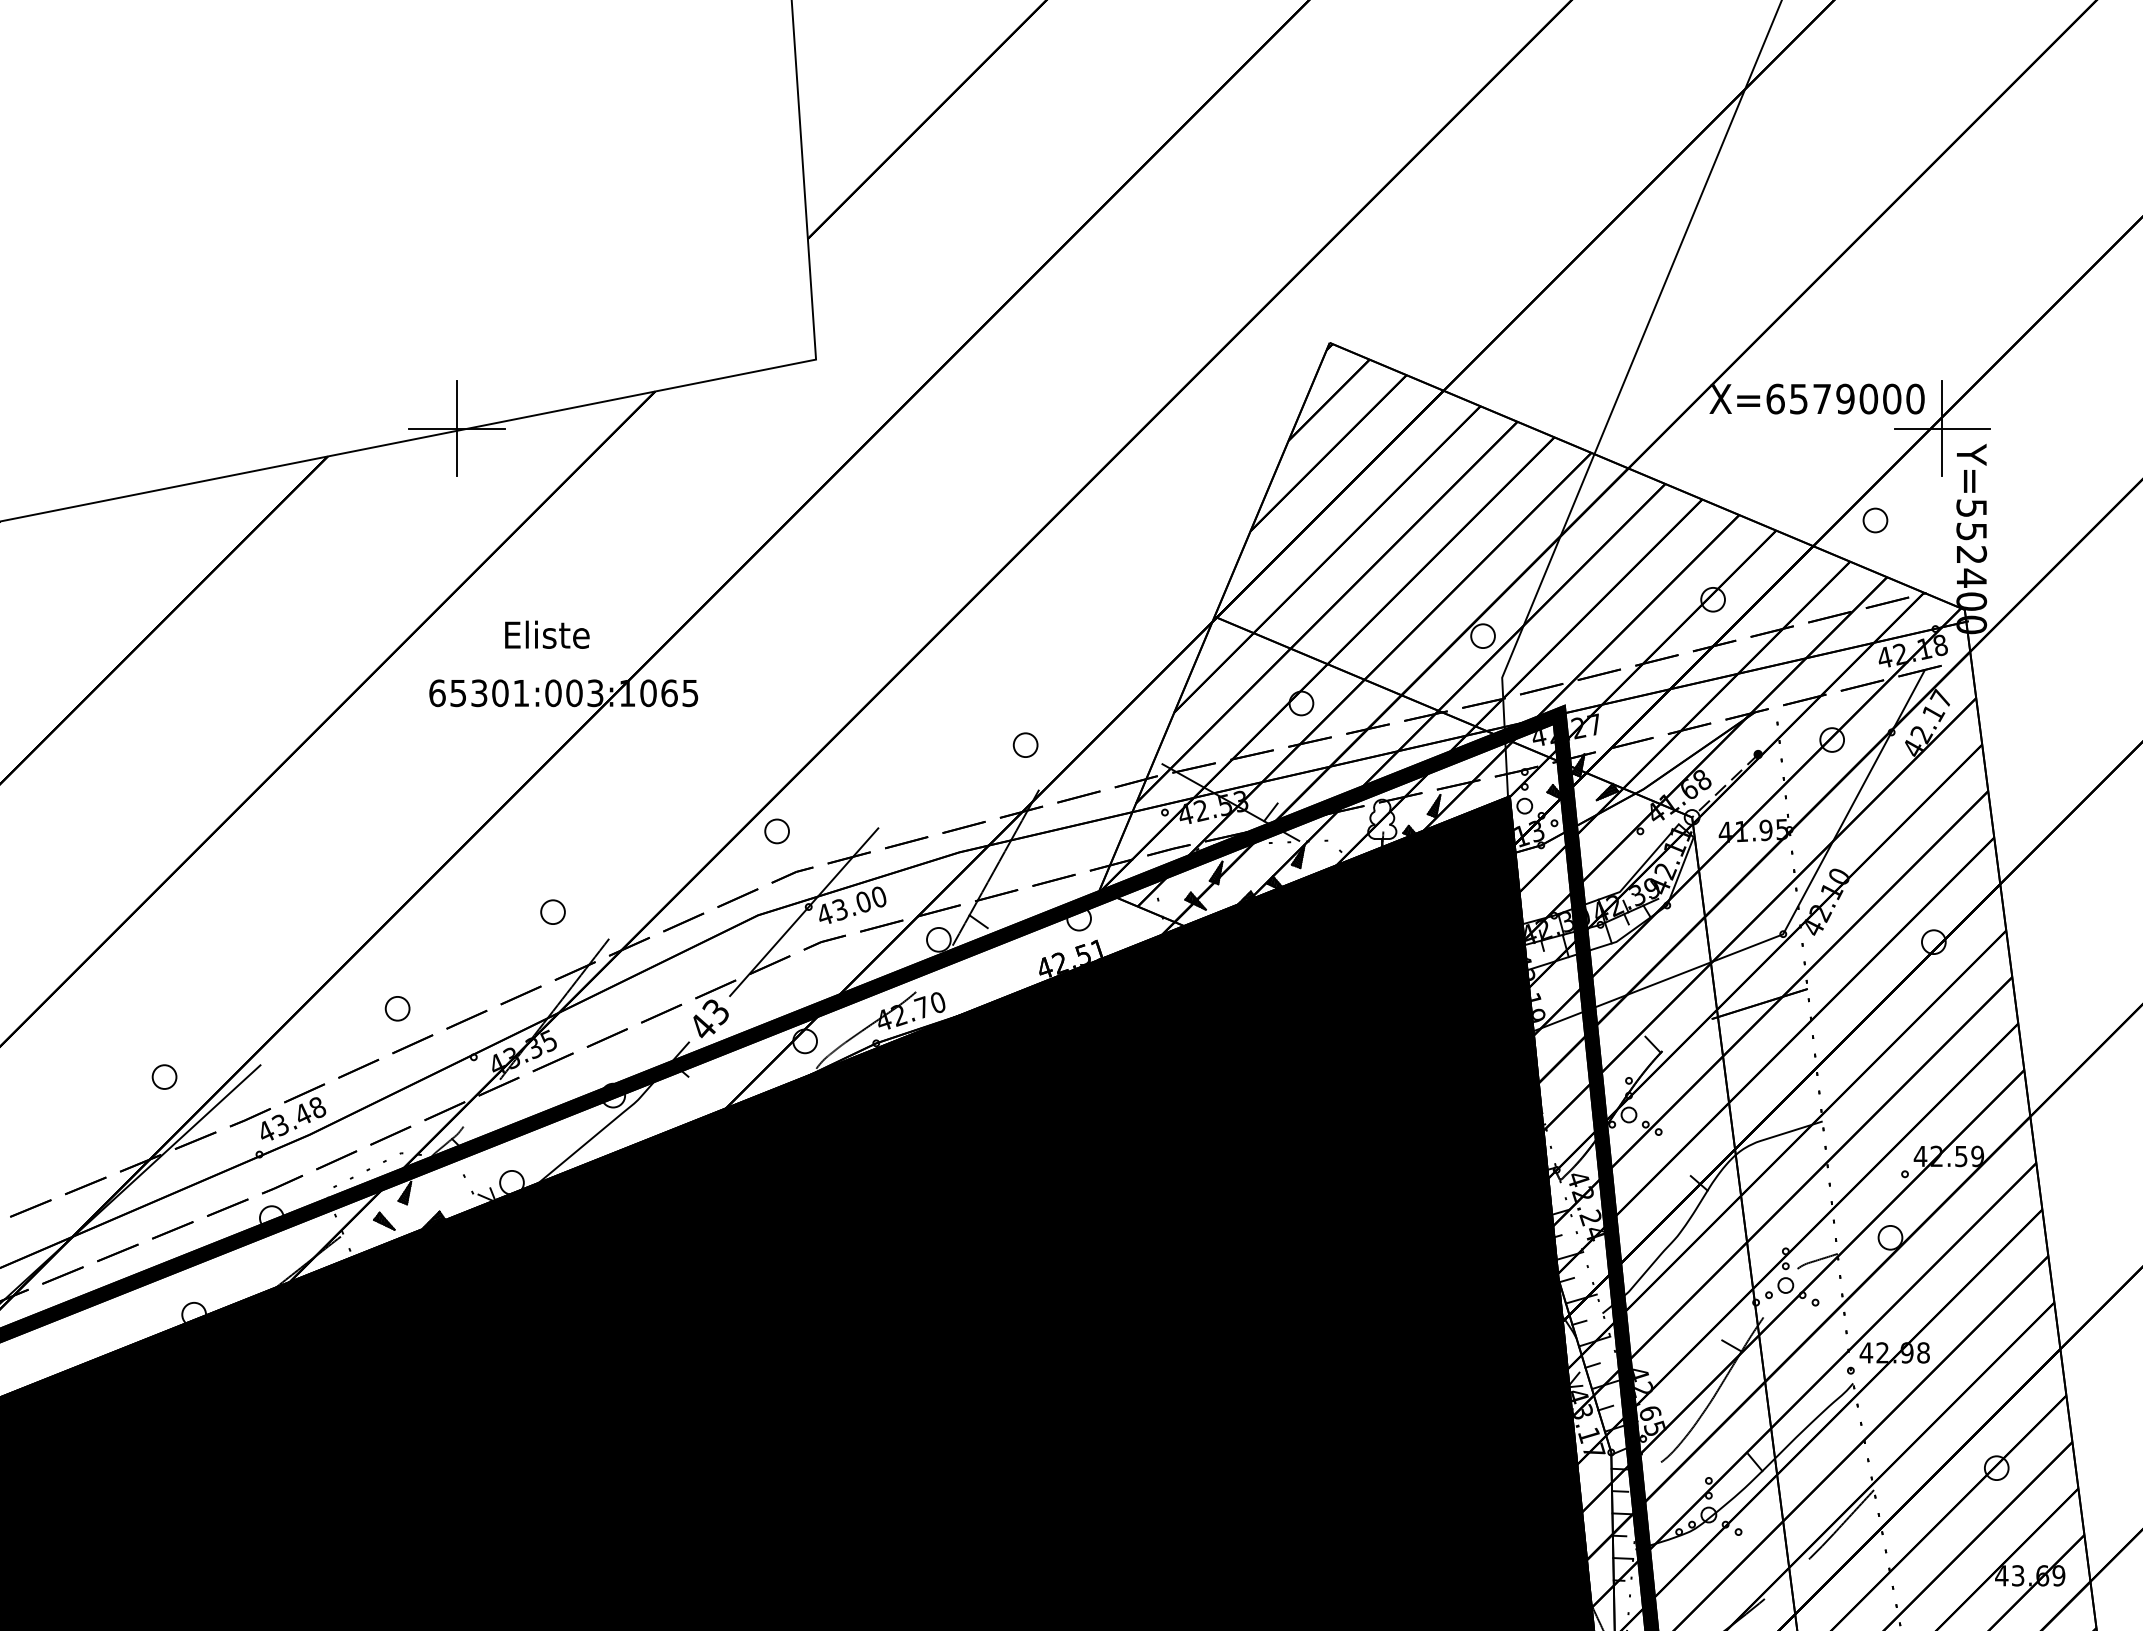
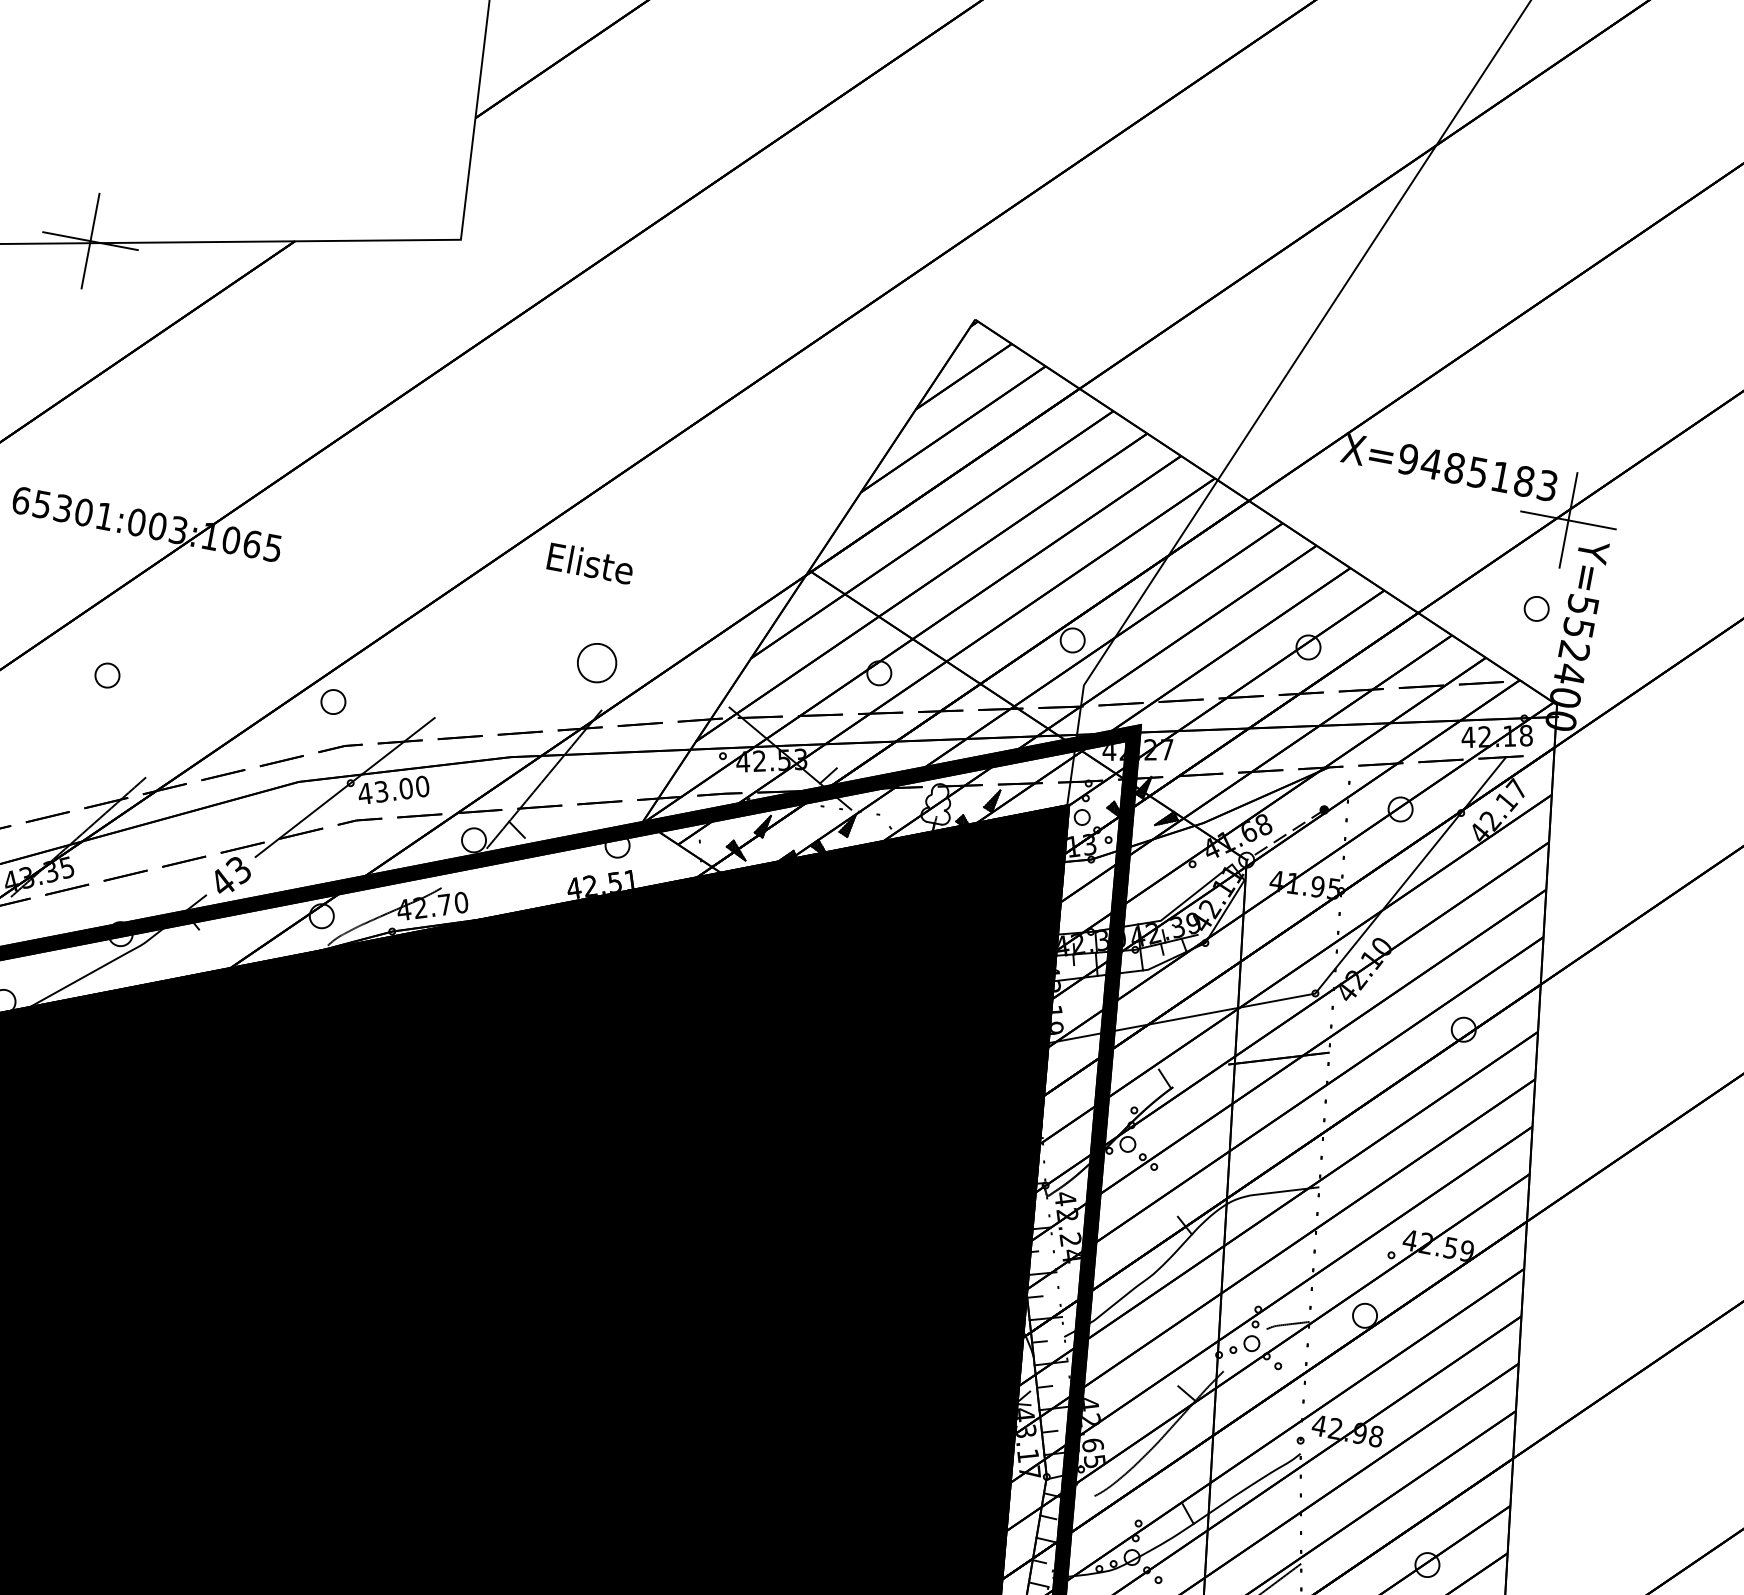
text: (1845, 398) -> (1478, 472), X=6579000 -> X=9485183
part: (1875, 520) -> (1536, 608), moved
text: (547, 634) -> (590, 563), moved
part: (1025, 744) -> (596, 662), size x1.6
part: (552, 911) -> (107, 674), moved

